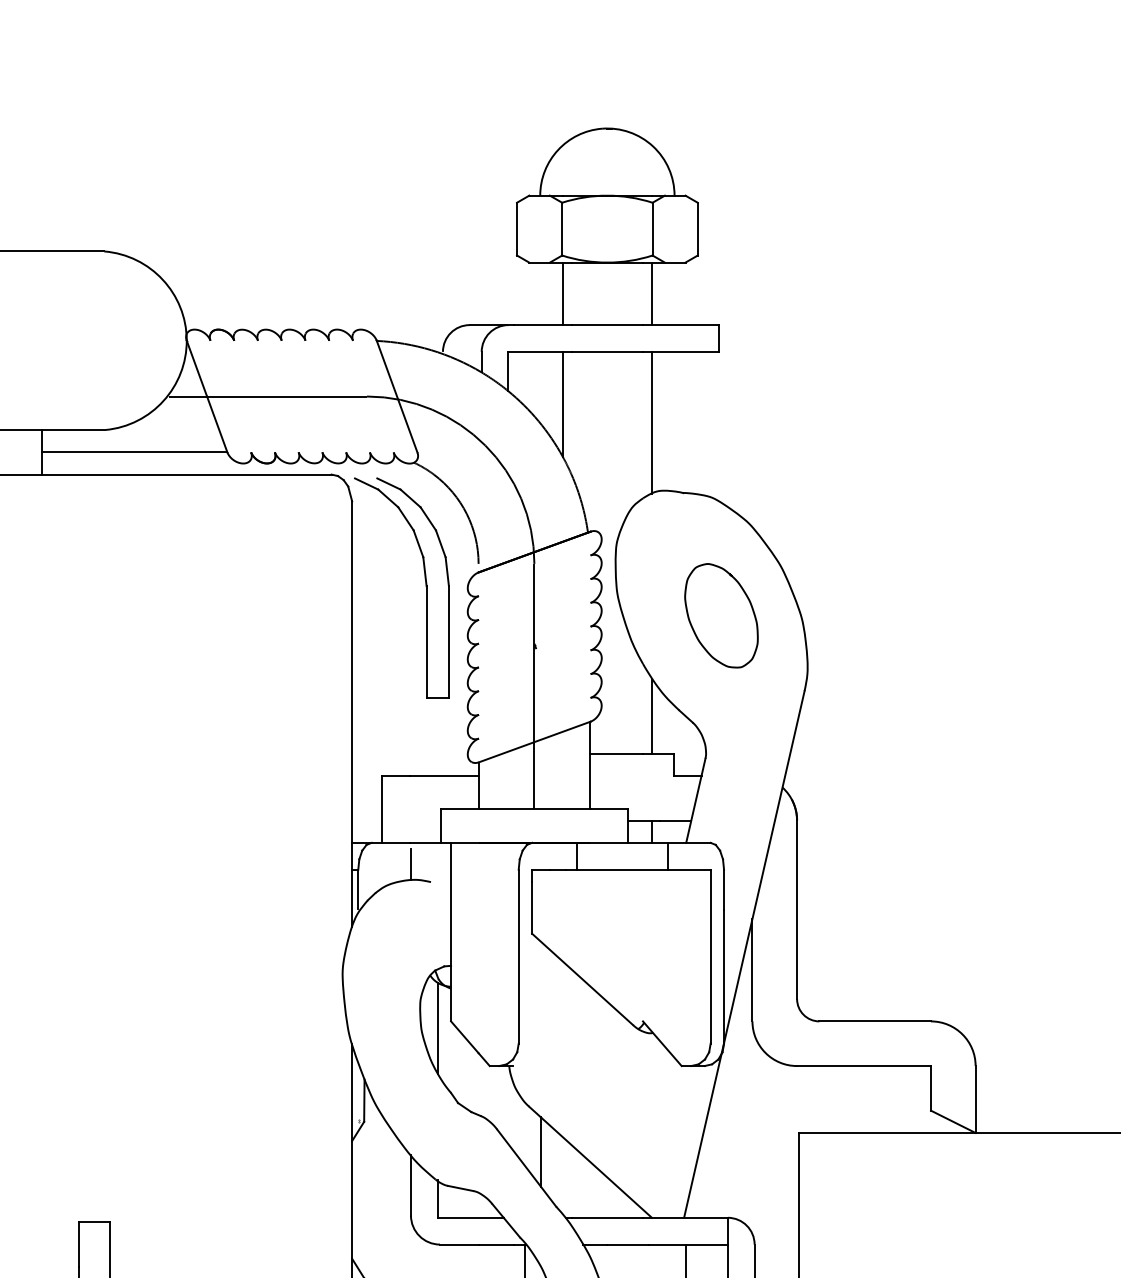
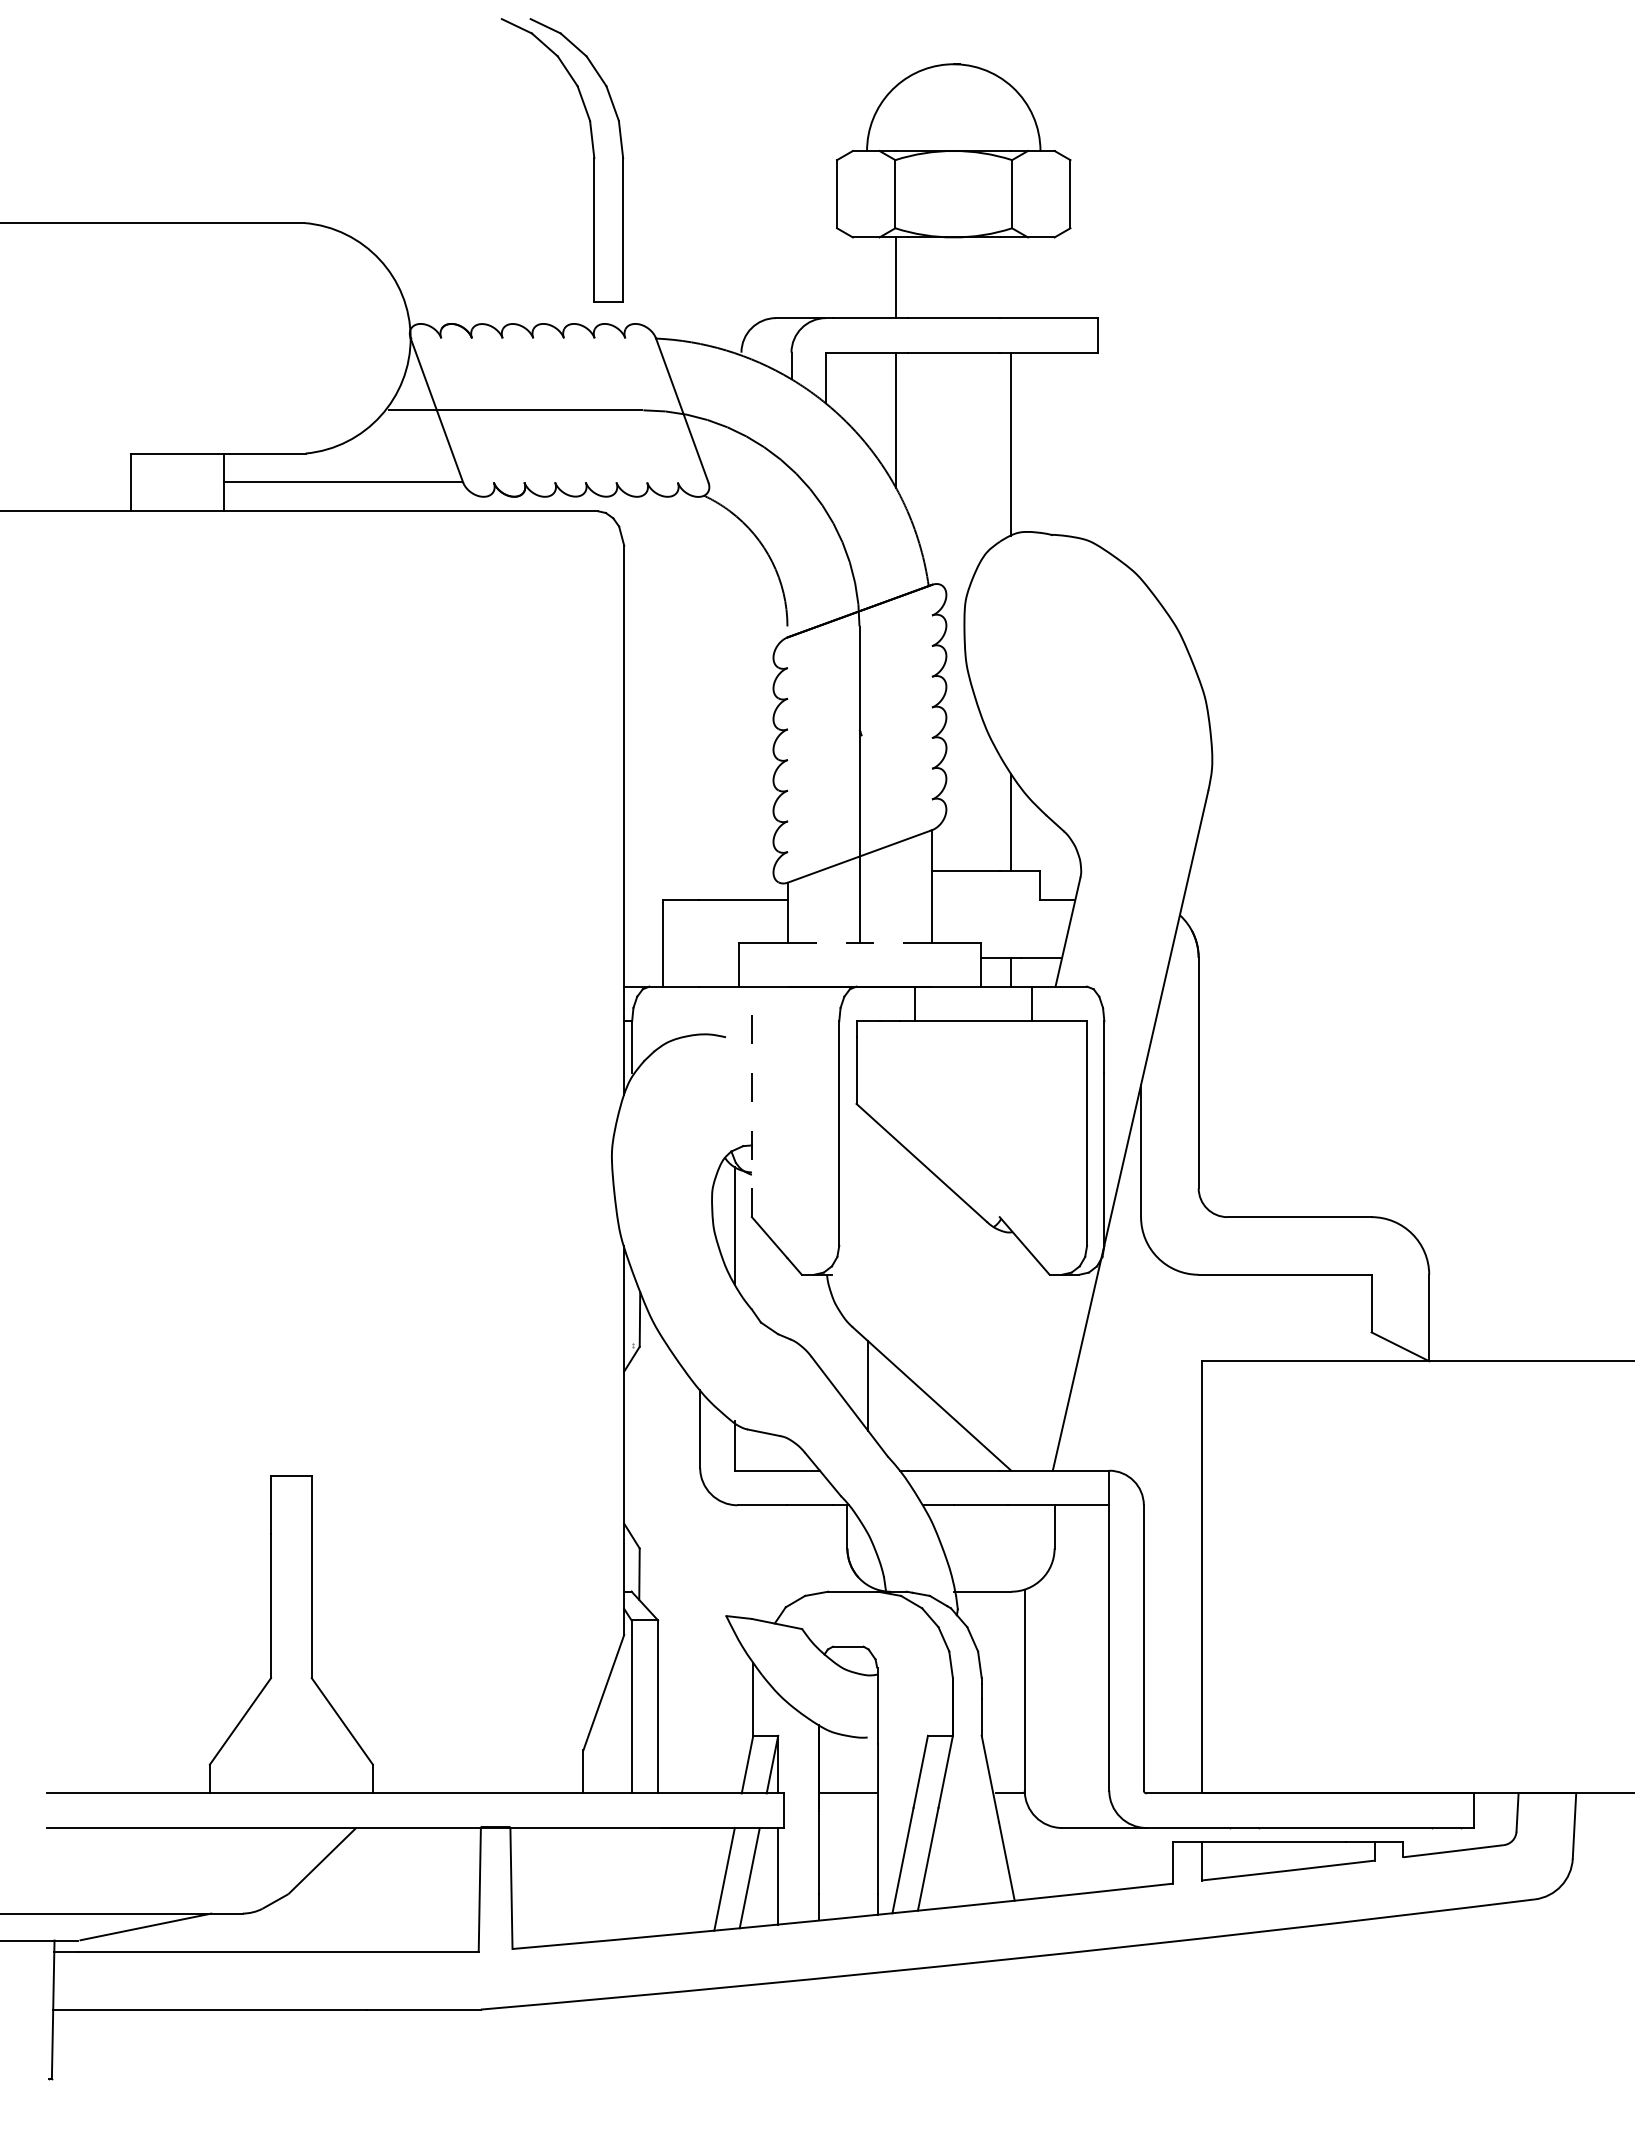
line: (652, 293) -> (1011, 277), removed
part: (425, 582) -> (592, 153), moved
part: (721, 615) -> (1100, 693), removed
line: (534, 809) -> (859, 943), solid -> dashed
line: (411, 864) -> (700, 1014), removed
line: (450, 931) -> (751, 1101), solid -> dashed

